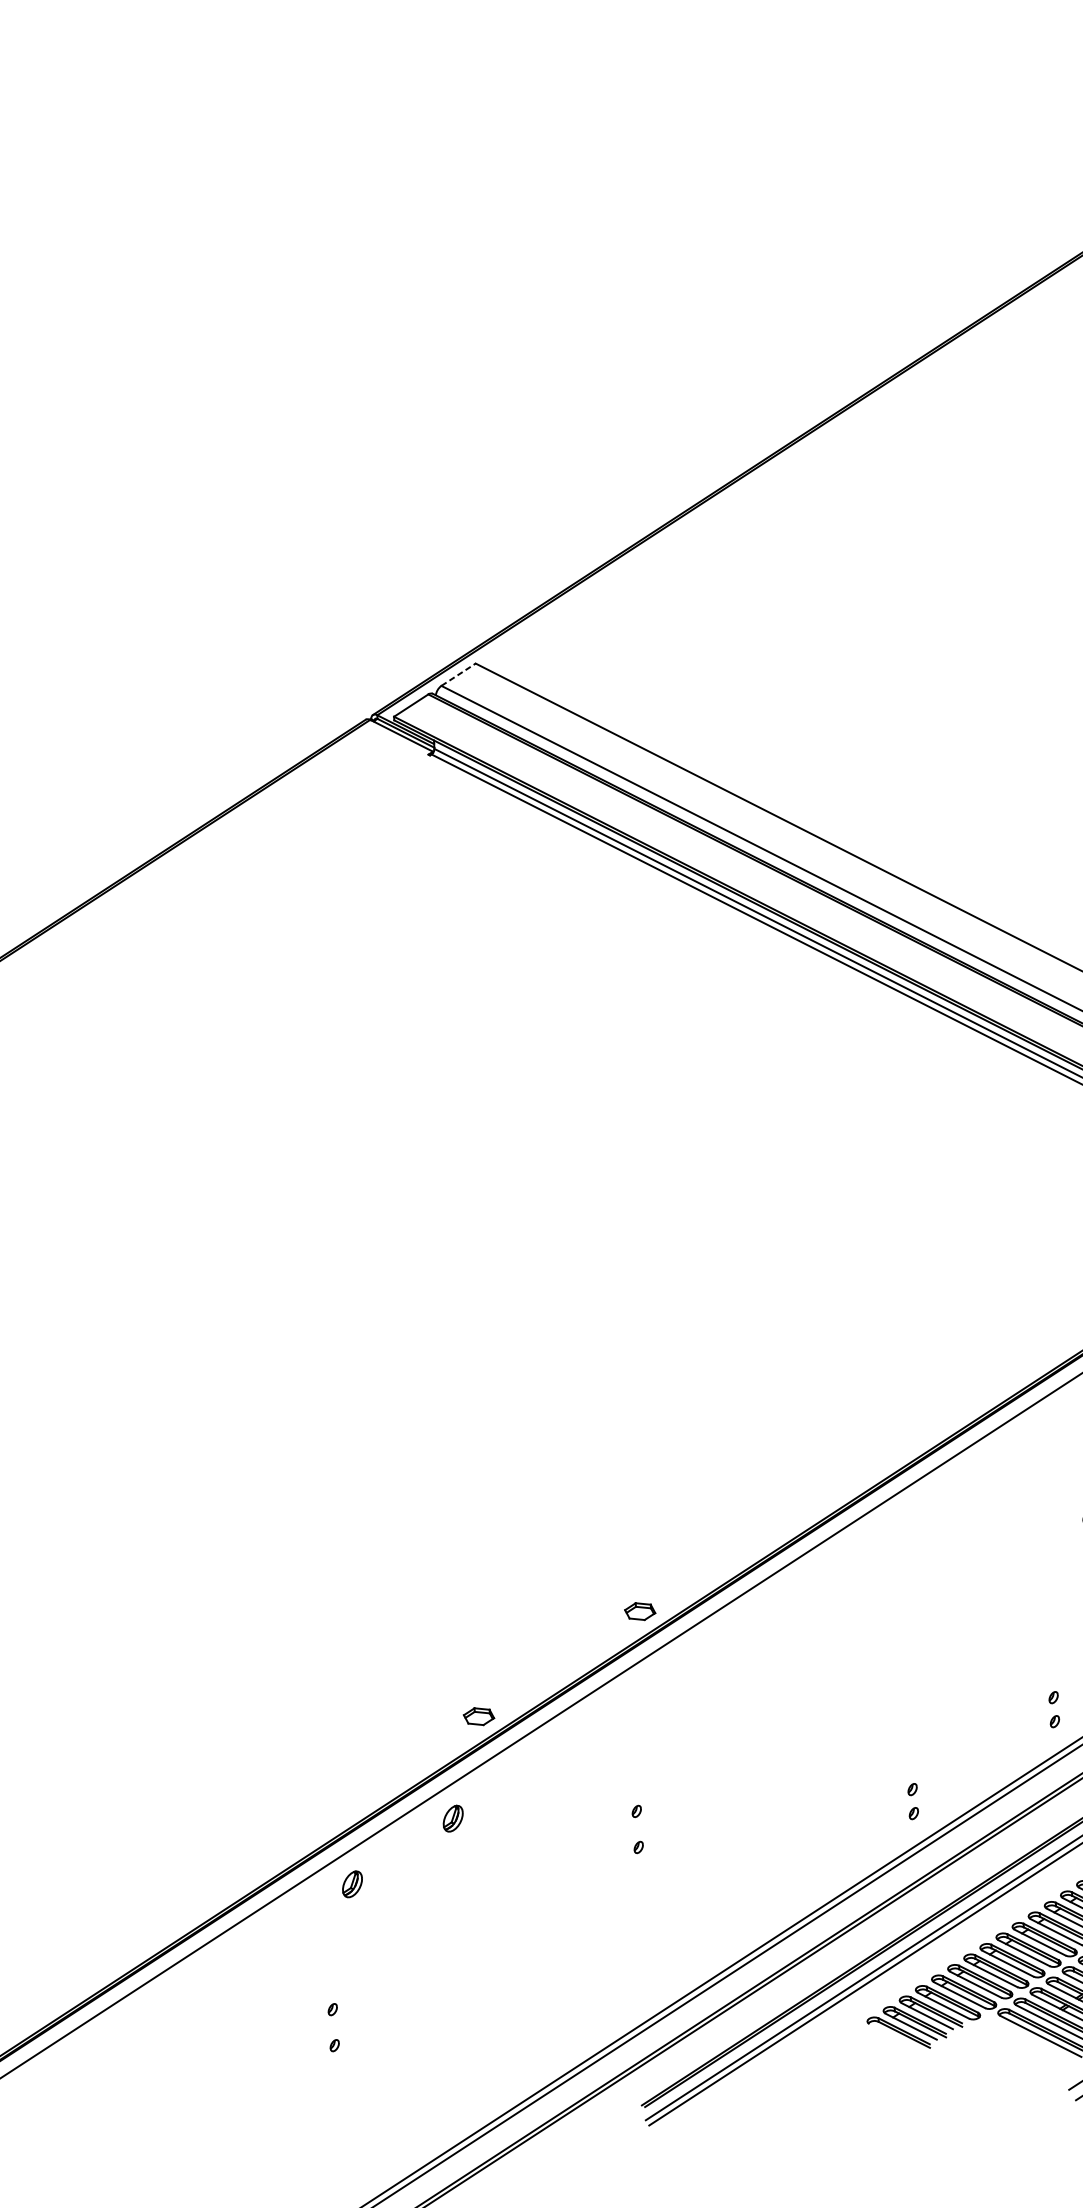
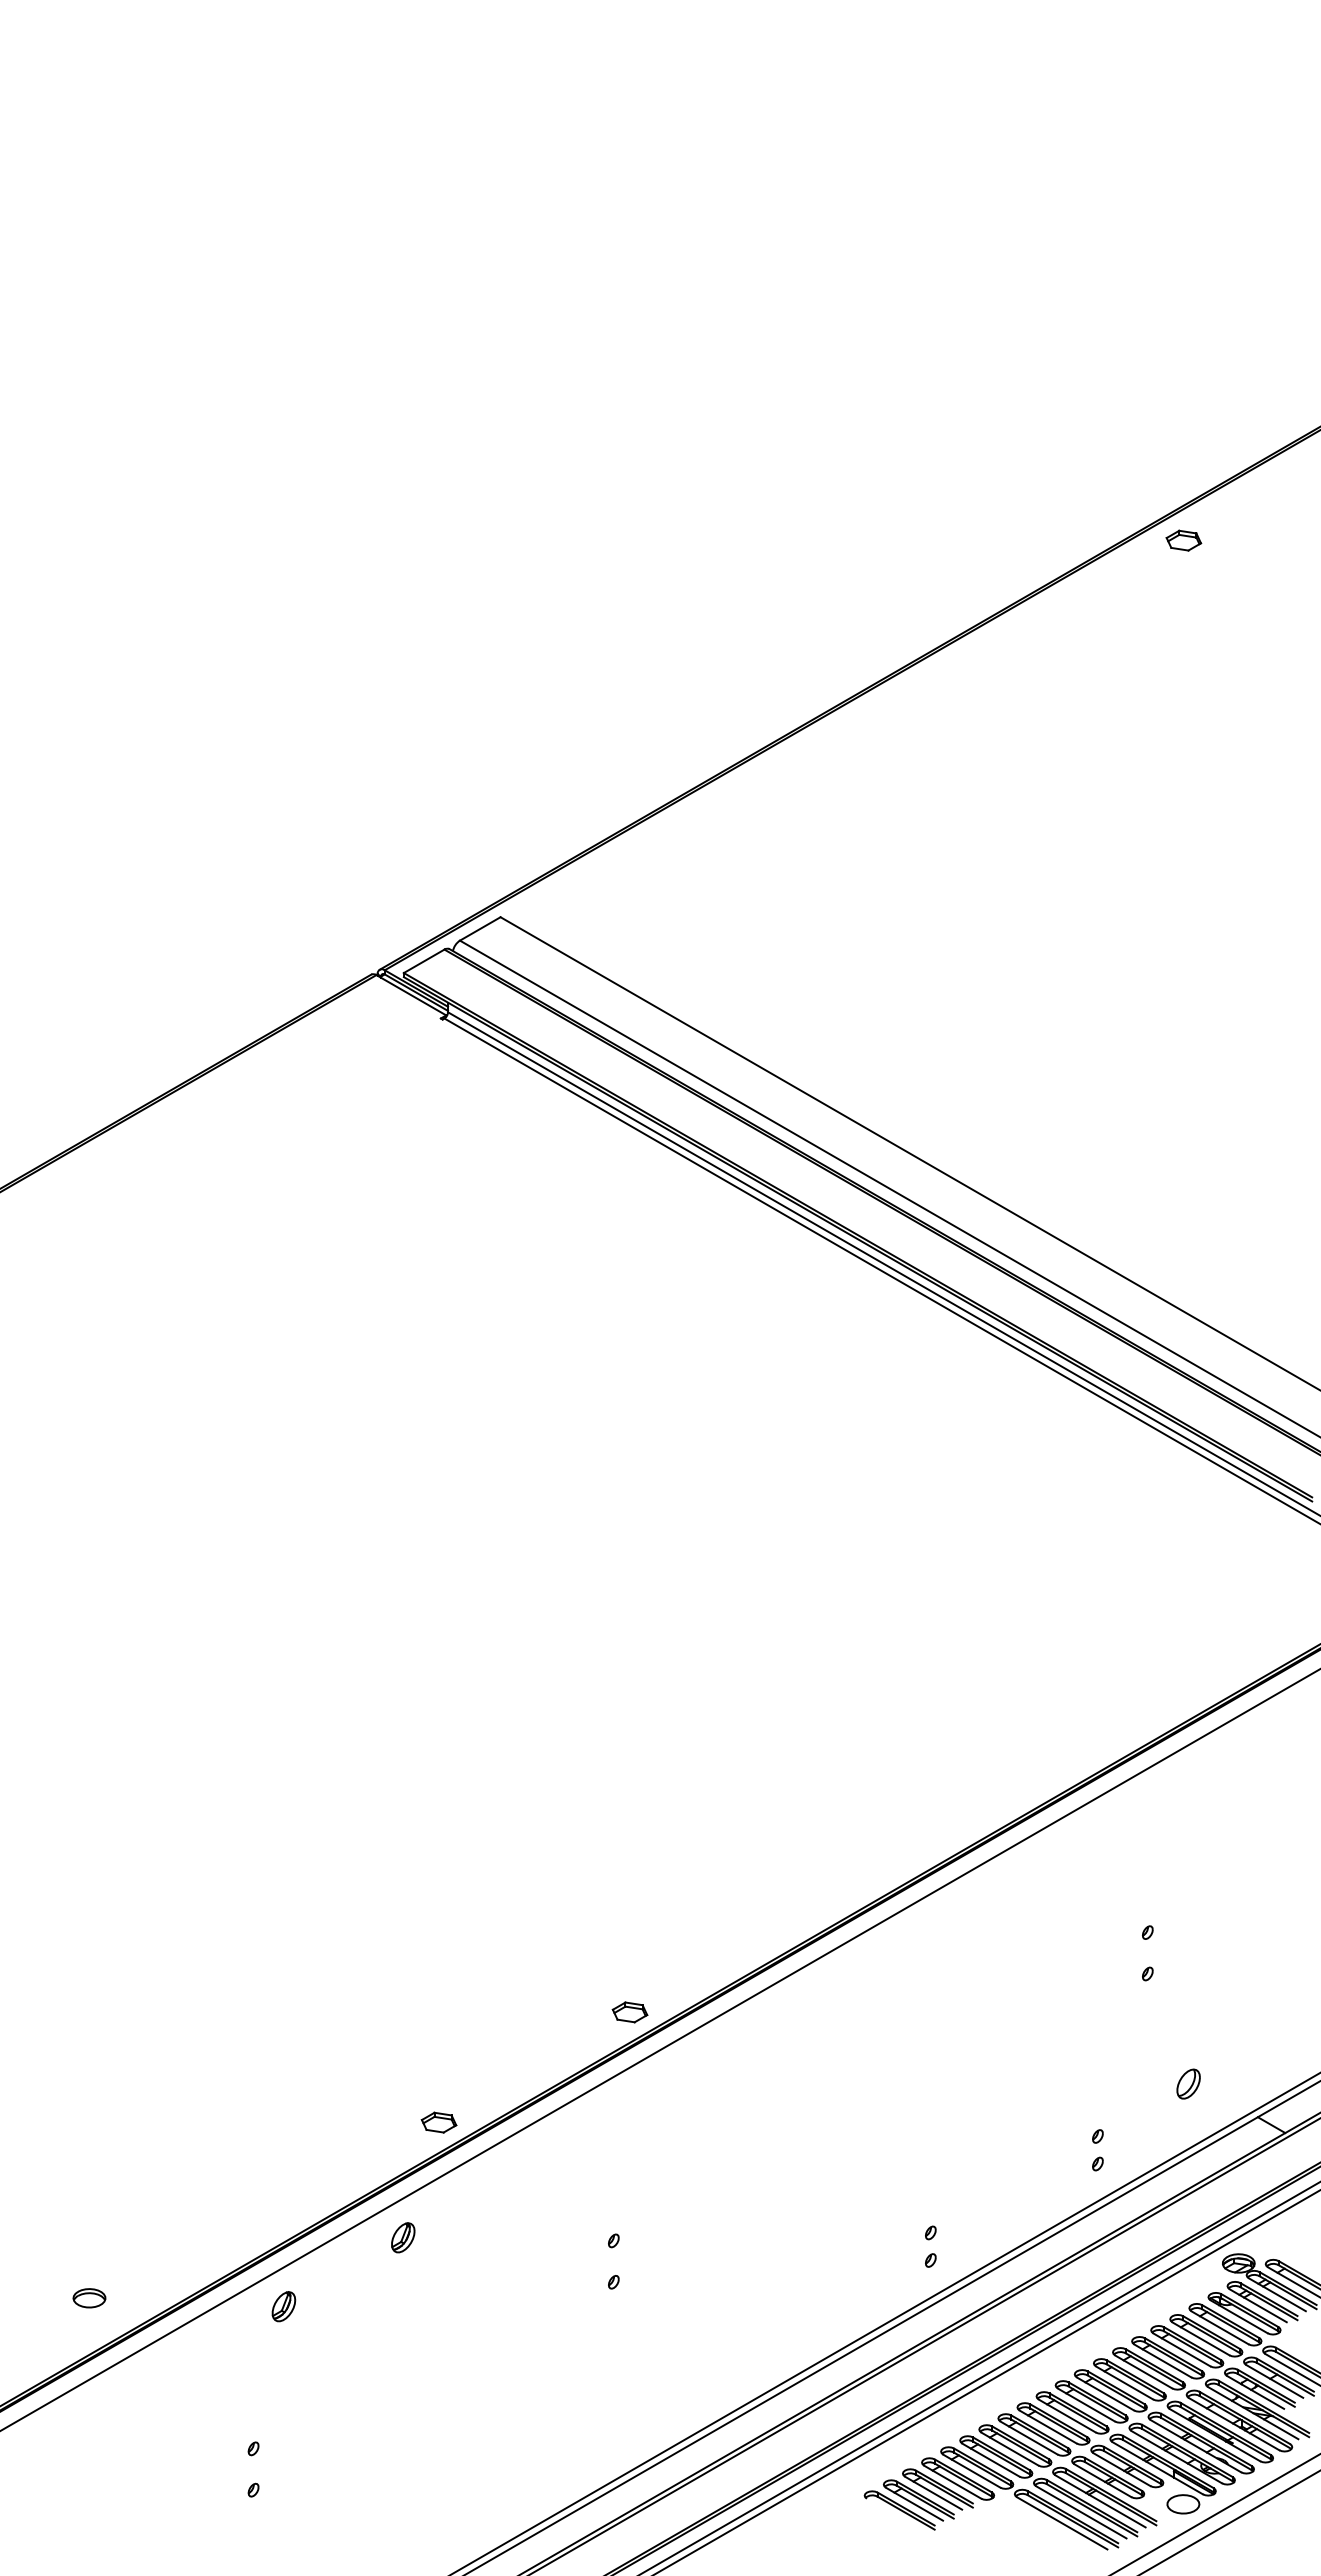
part: (1052, 303) -> (1183, 540), added
line: (458, 674) -> (480, 928), dashed -> solid
part: (182, 1886) -> (89, 2298), added

